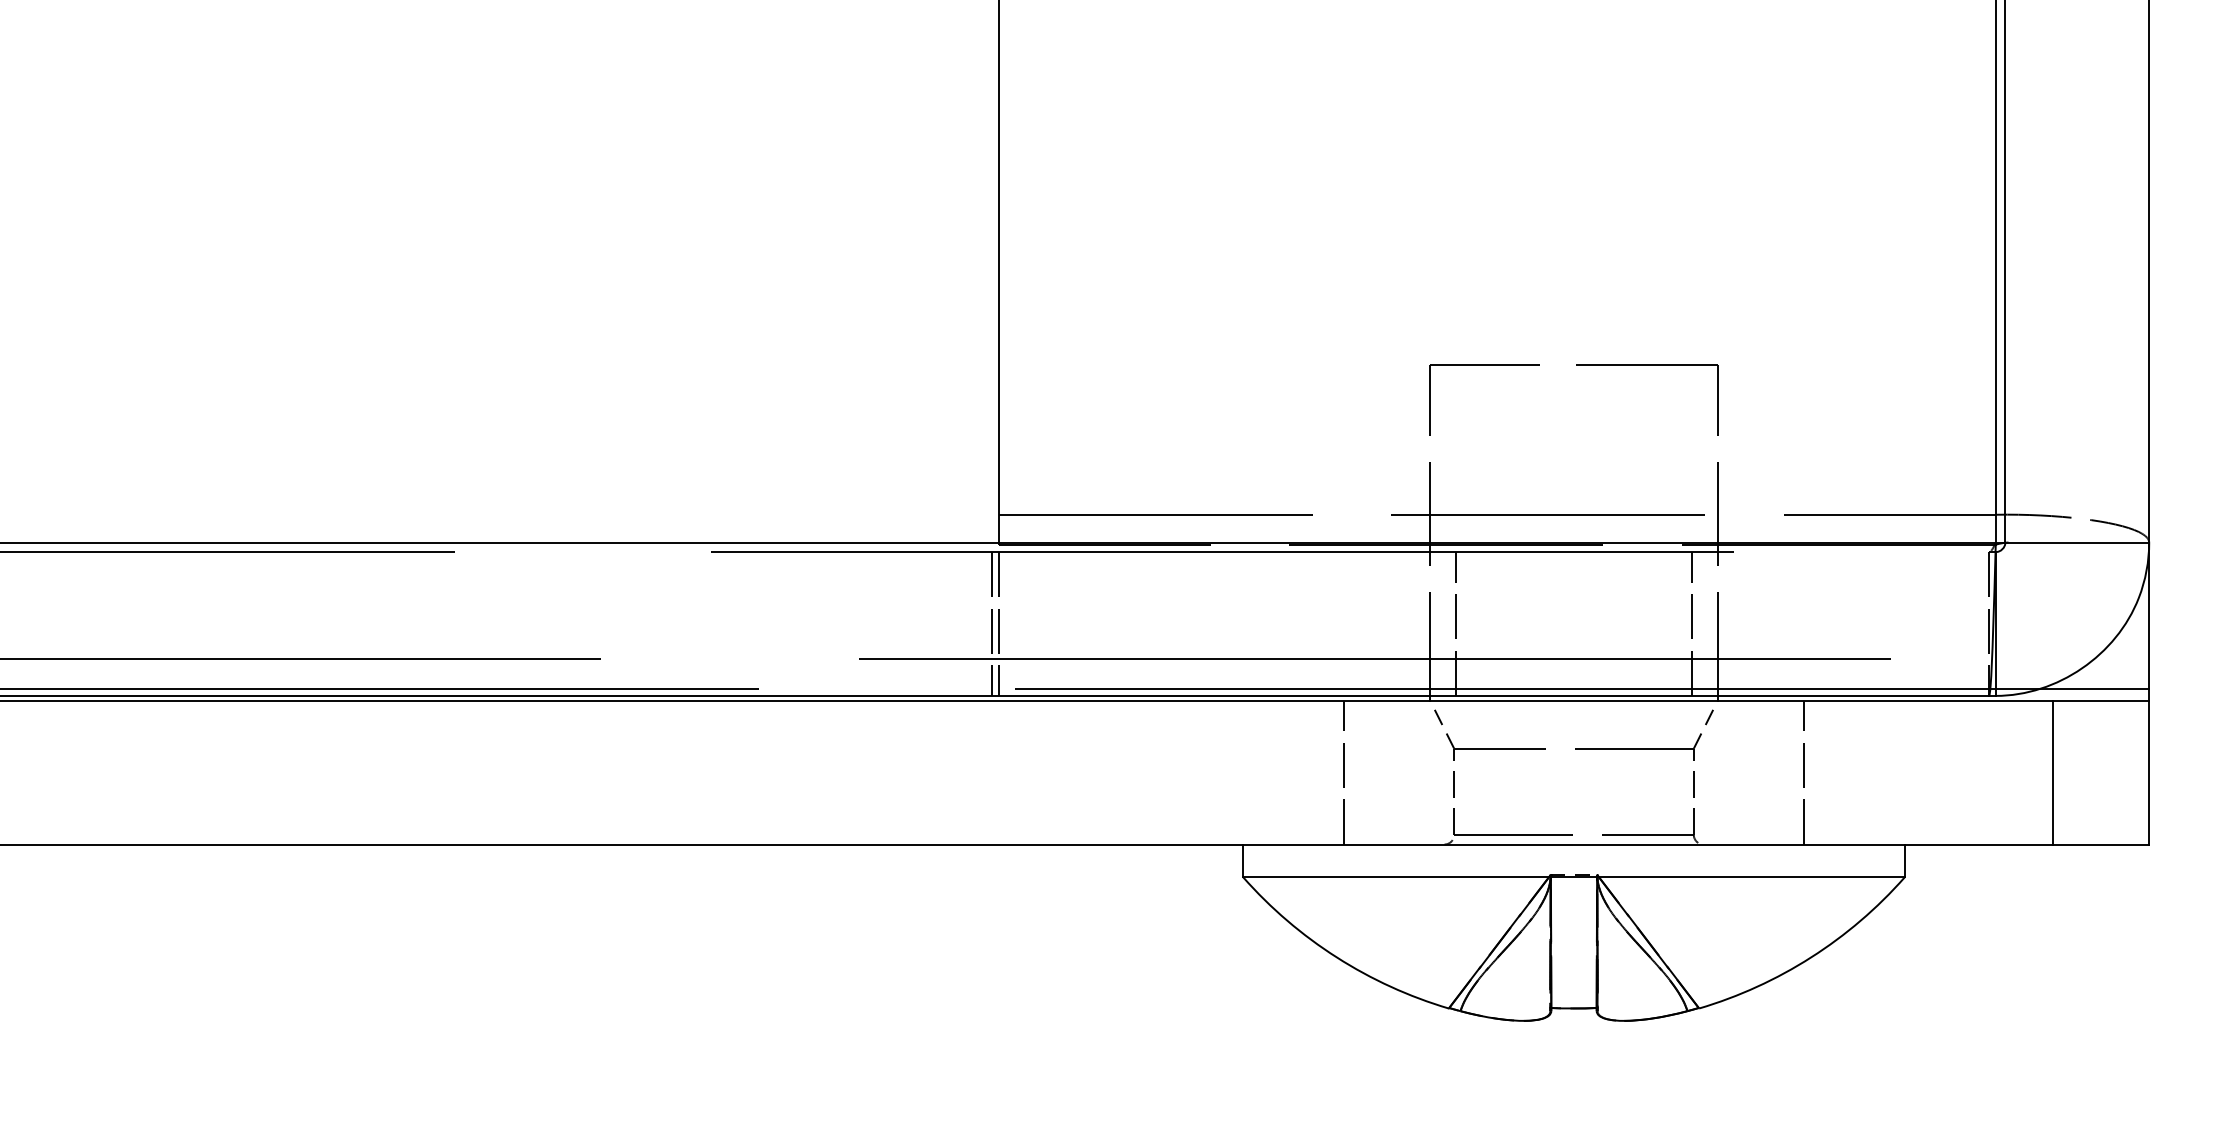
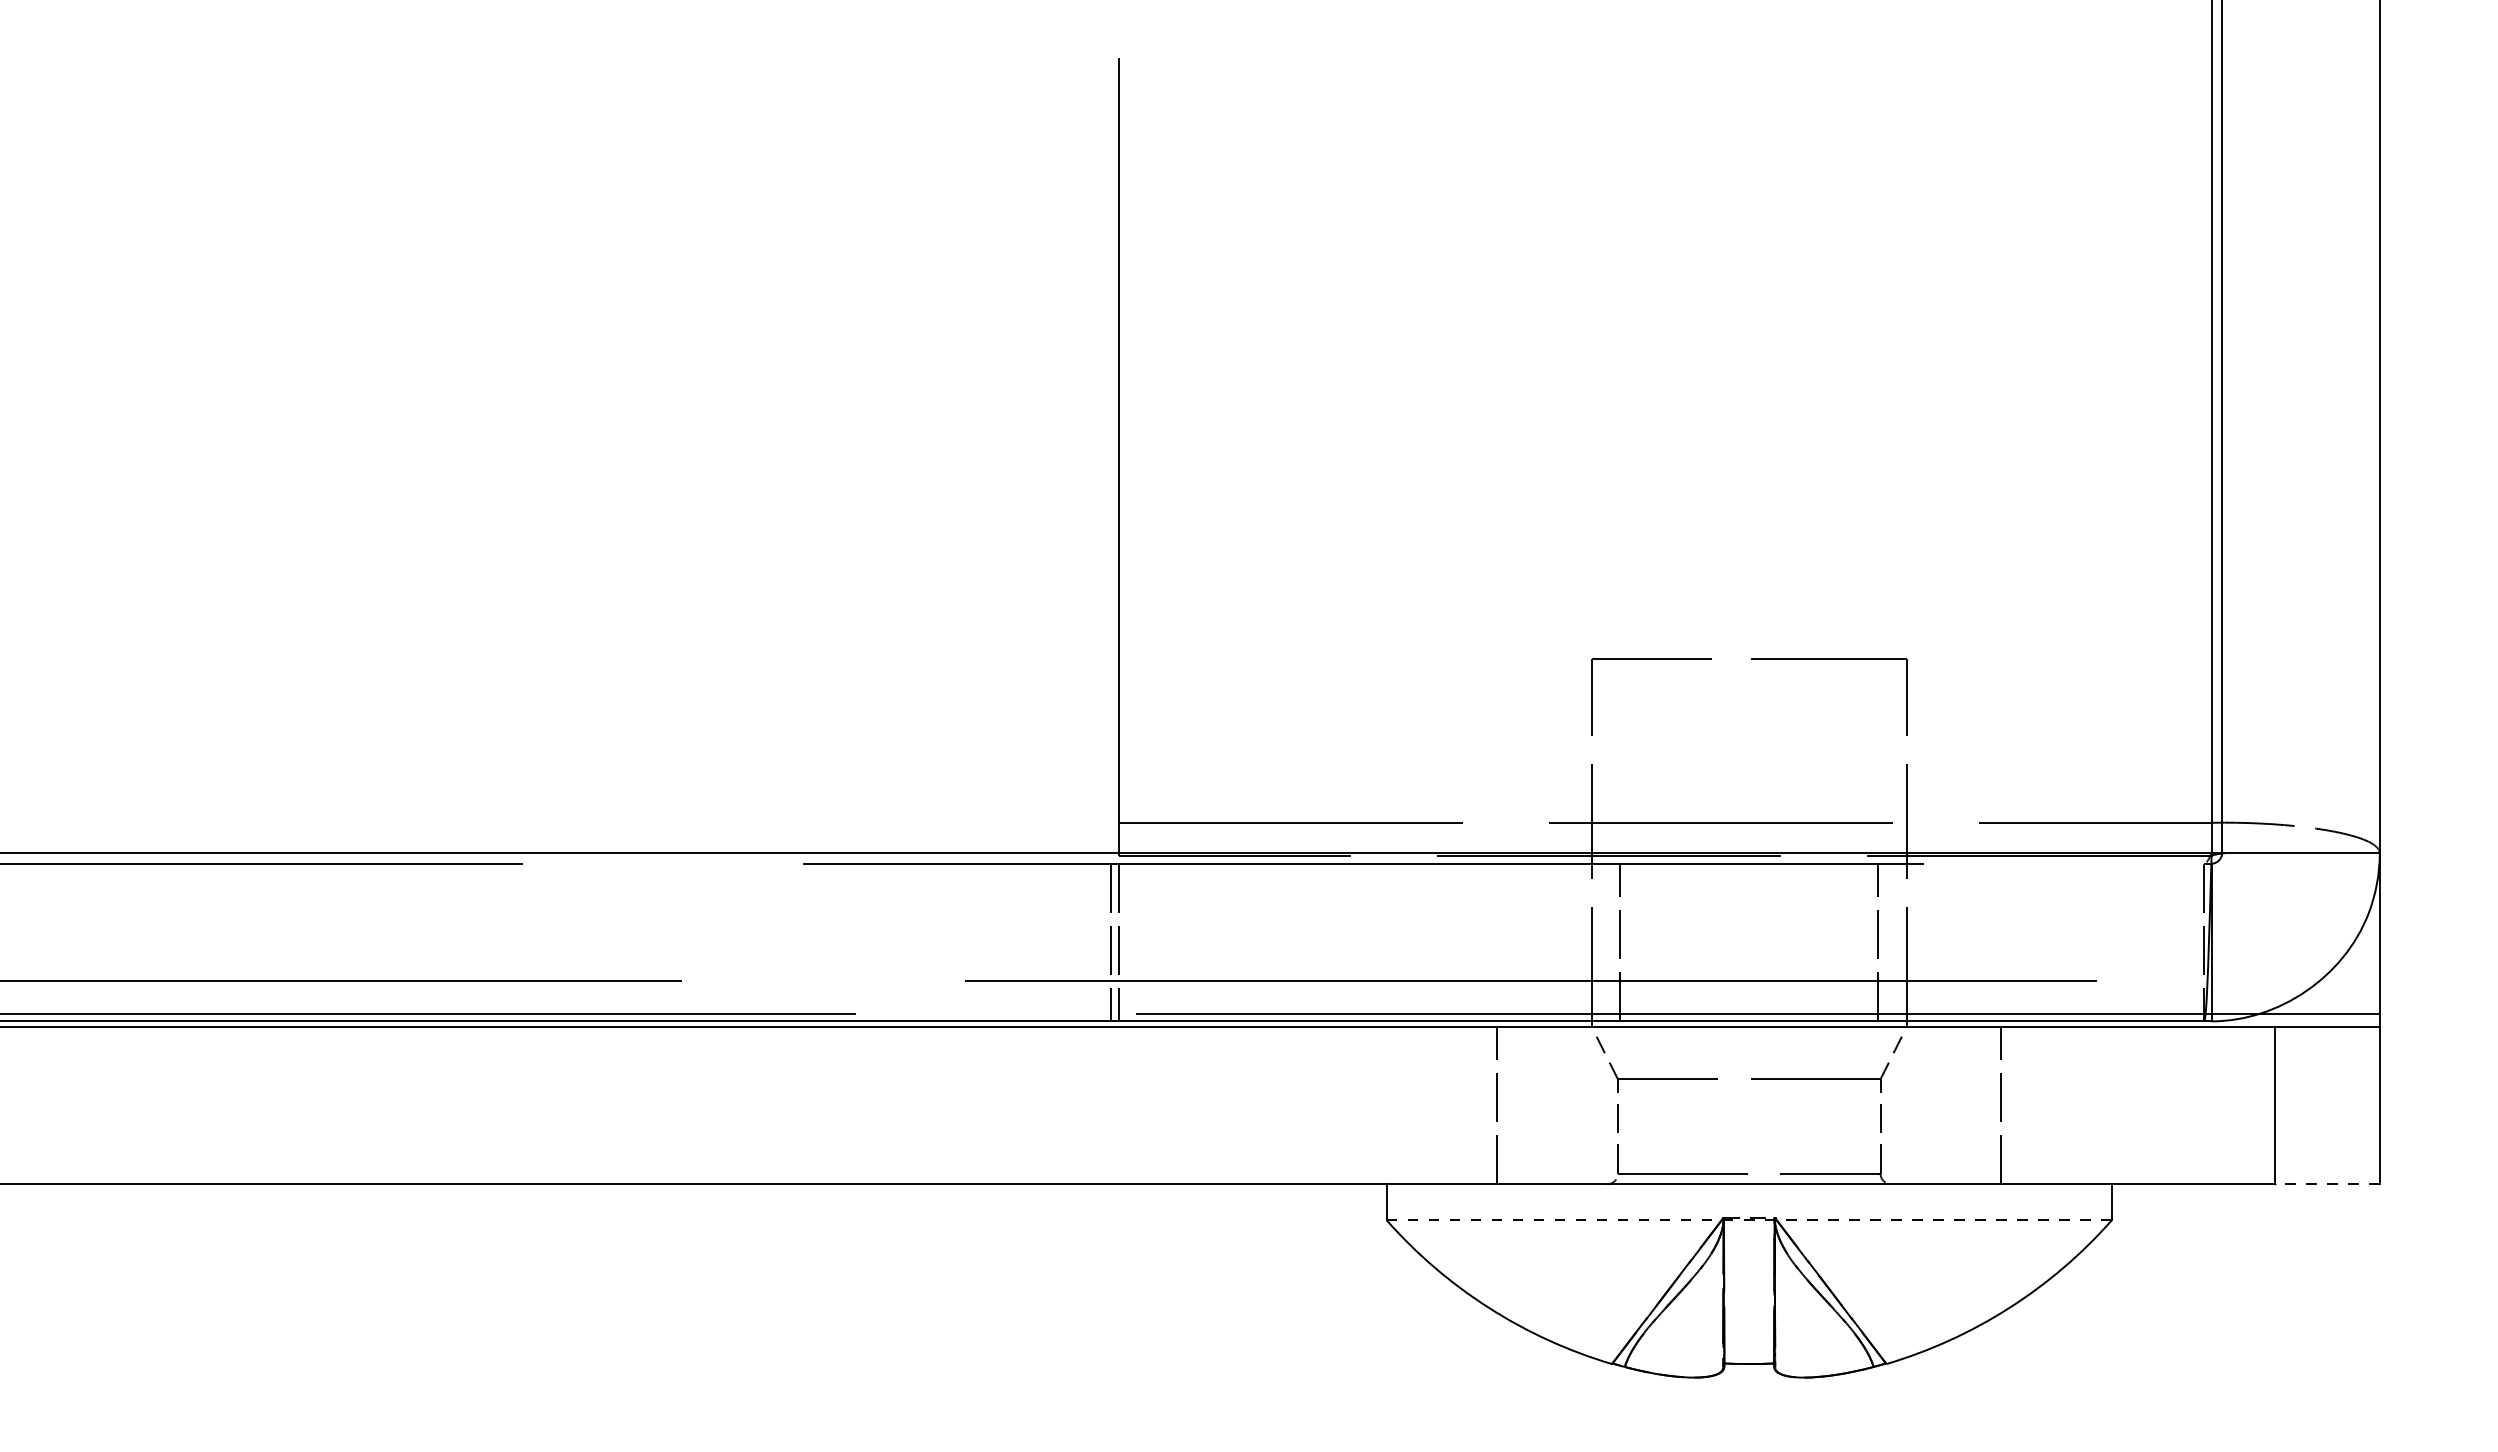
line: (2101, 844) -> (2327, 1184), solid -> dashed
line: (1574, 877) -> (1749, 1220), solid -> dashed

